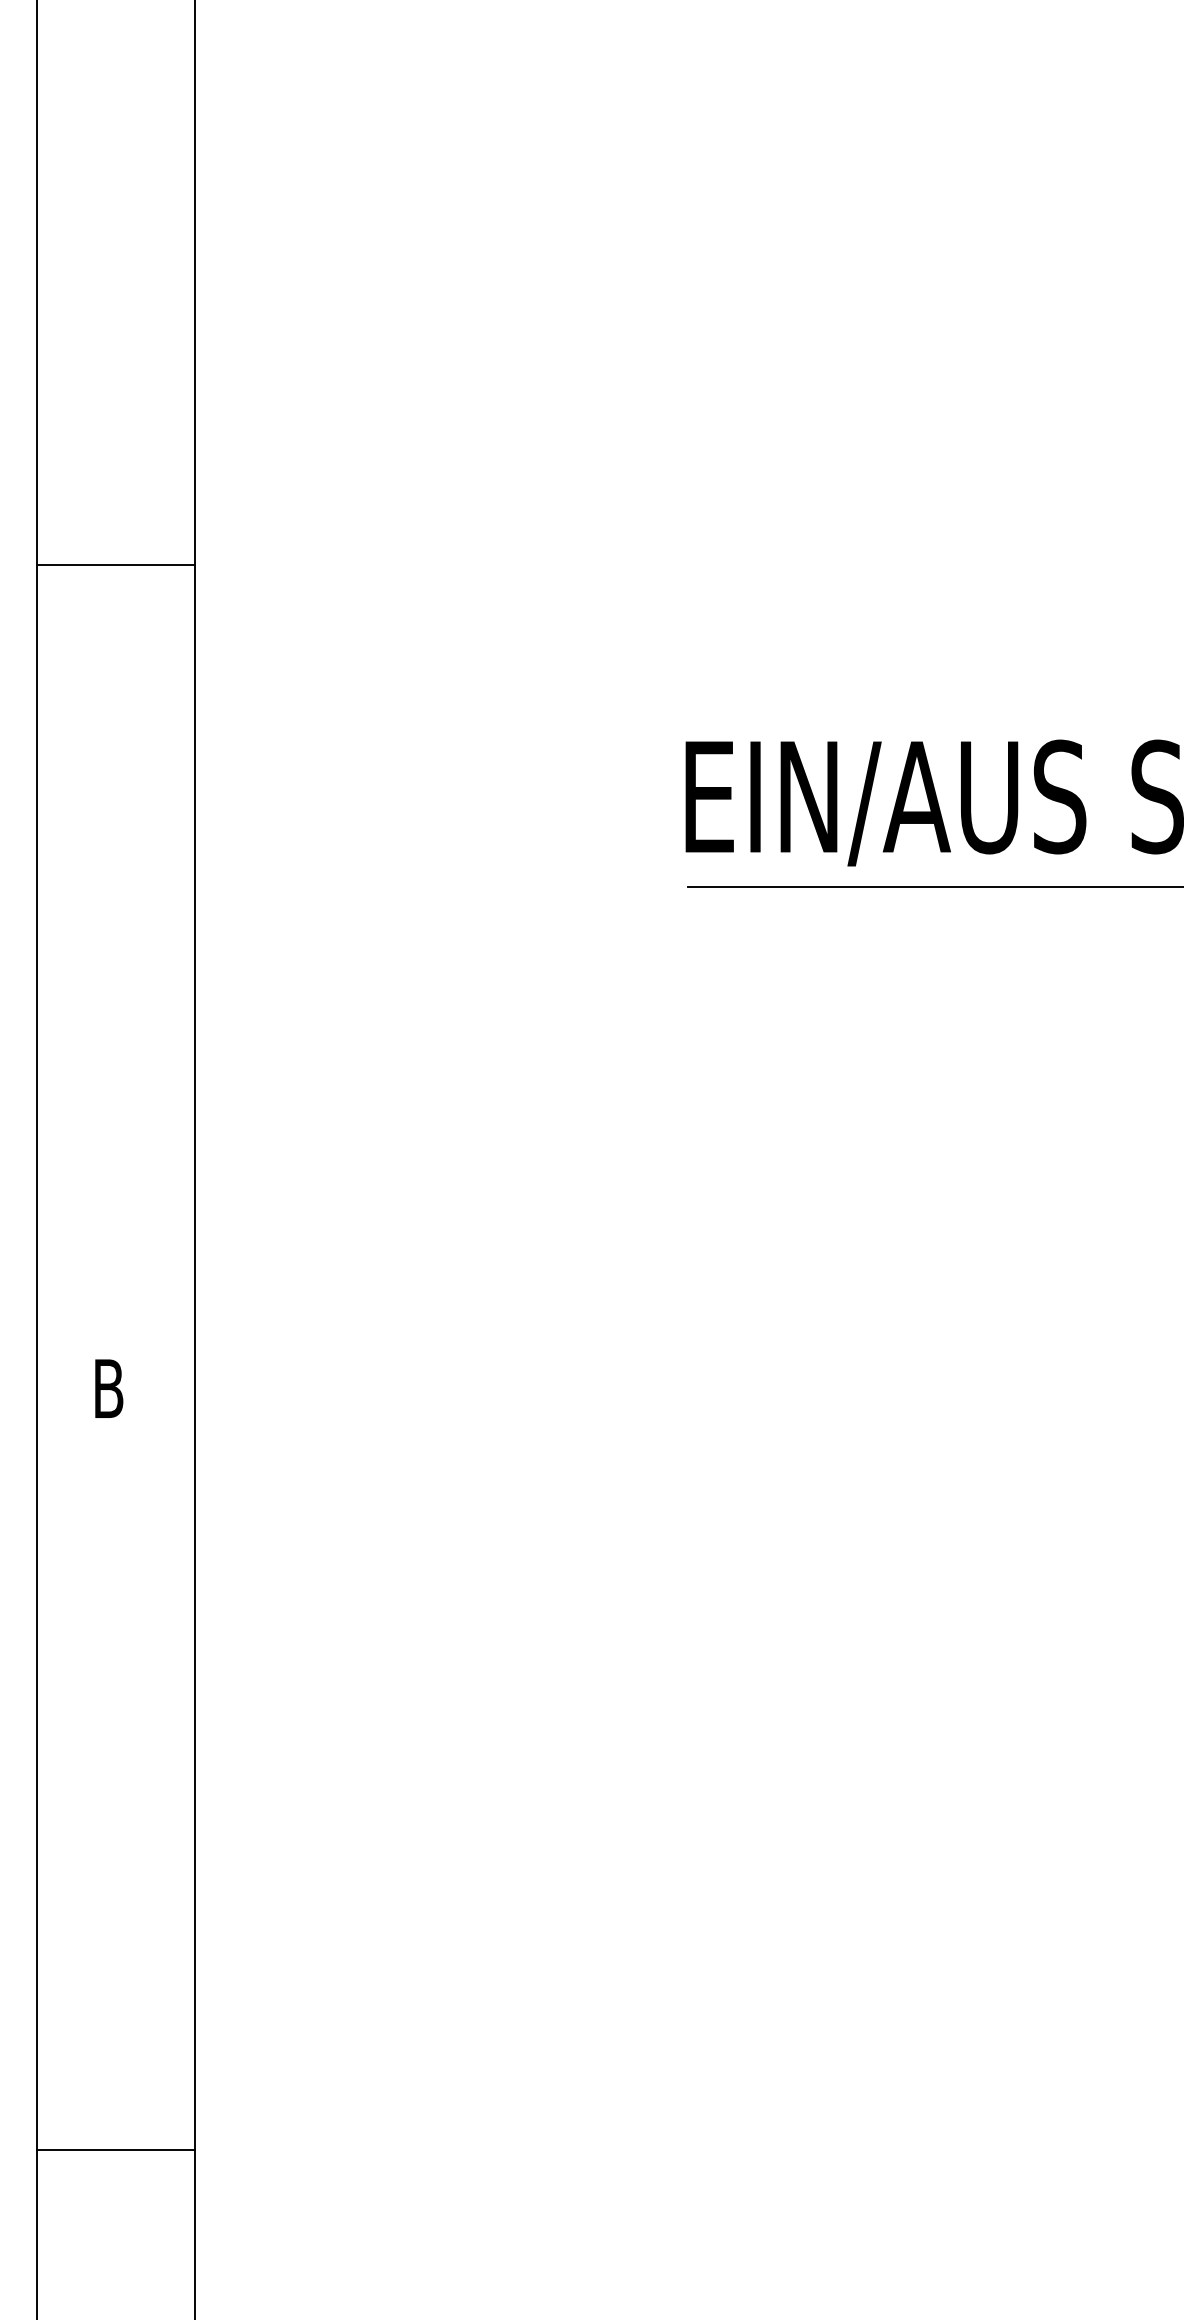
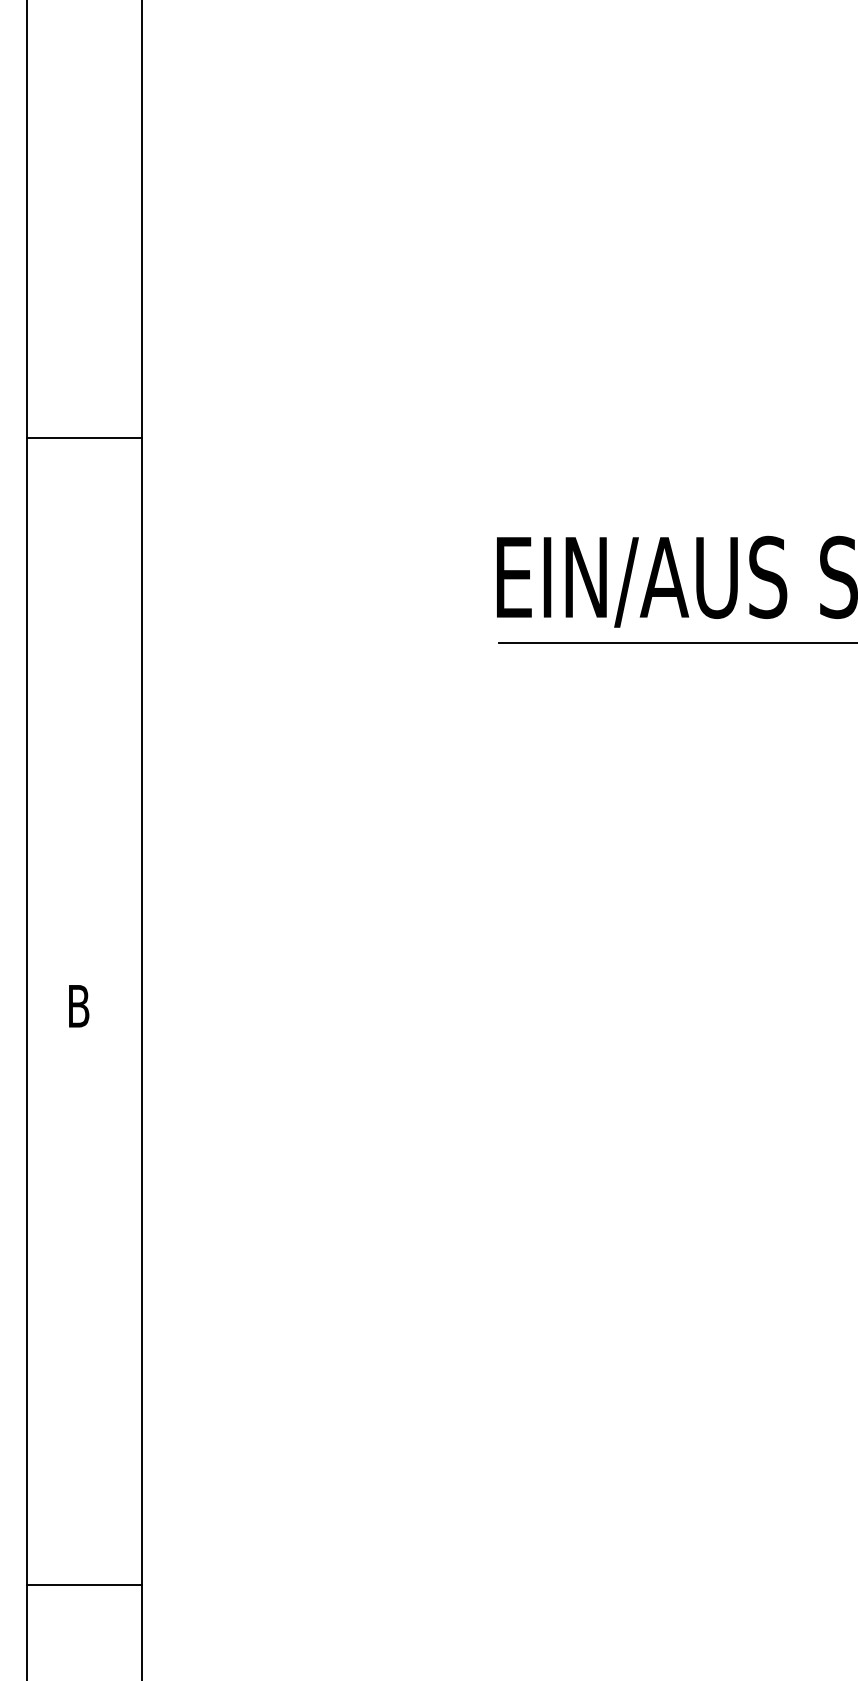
line: (116, 565) -> (84, 438), moved
line: (116, 2149) -> (84, 1585), moved

